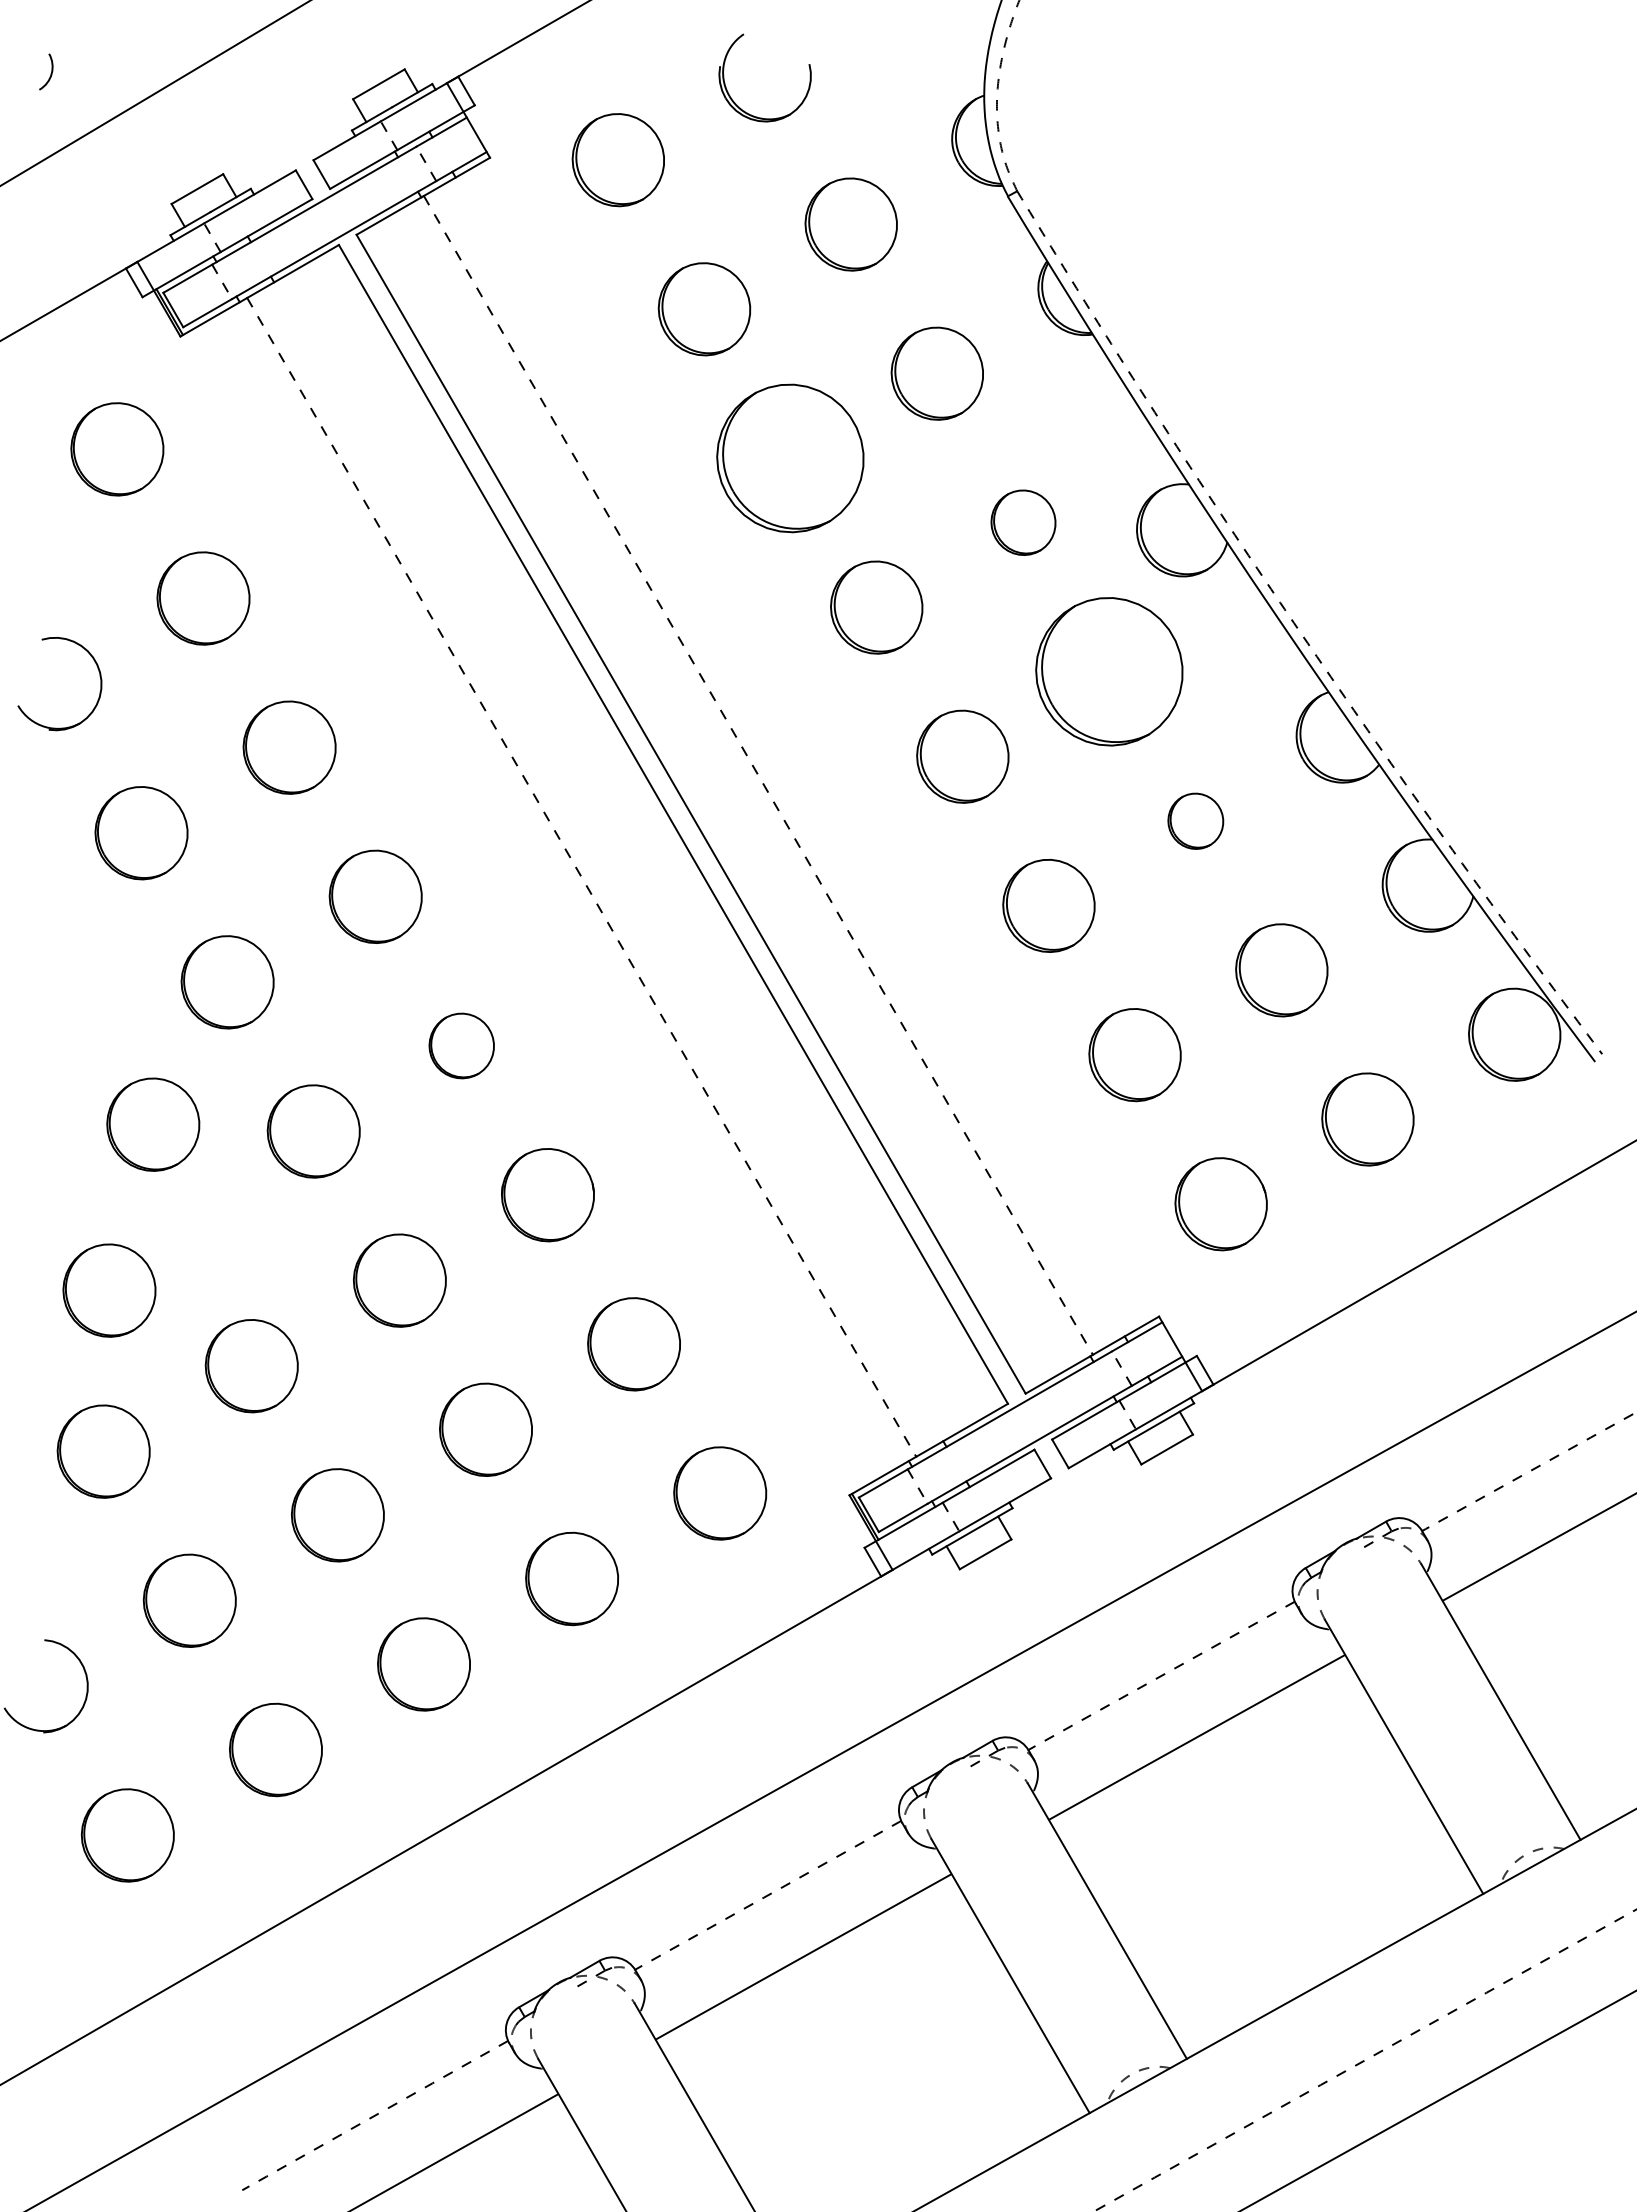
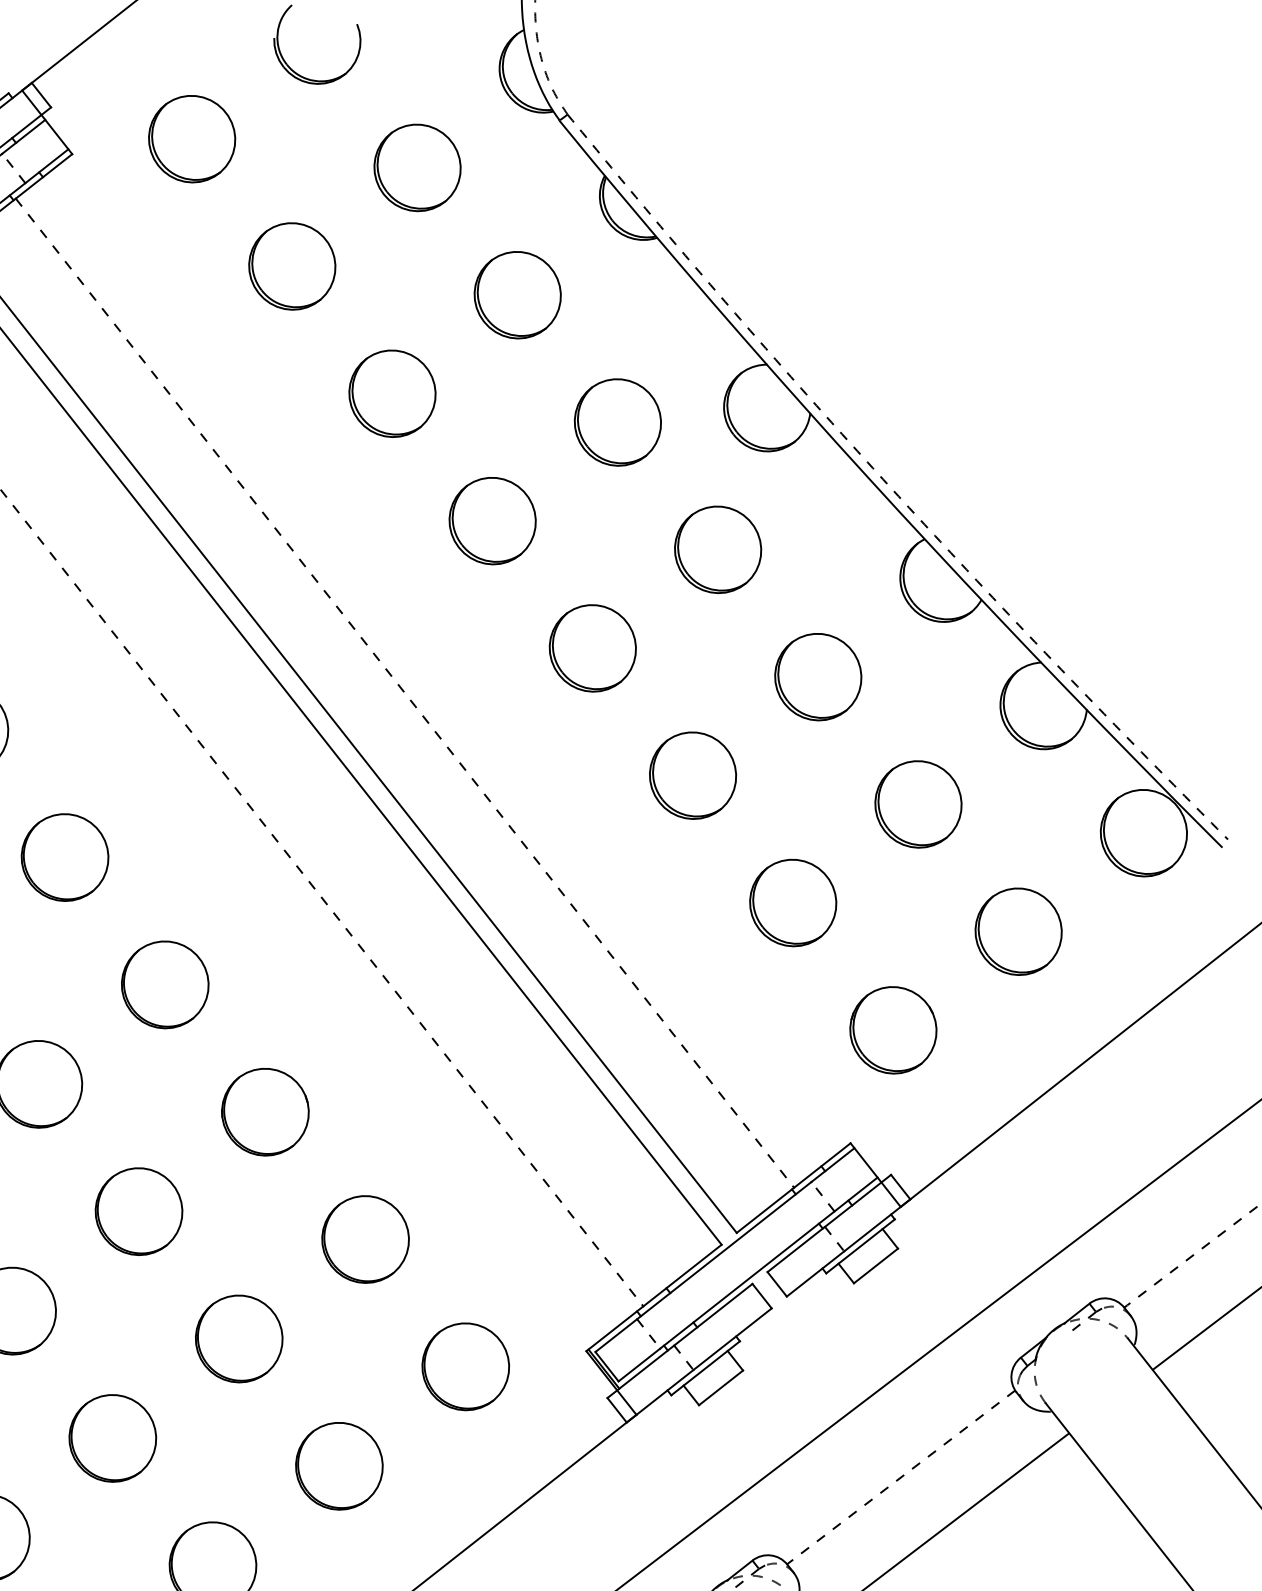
part: (790, 458) -> (392, 393), size x0.62
part: (1023, 522) -> (617, 422), size x1.43
part: (1109, 672) -> (718, 550), size x0.62
part: (1195, 821) -> (818, 677), size x1.67
part: (461, 1045) -> (164, 984), size x1.43

